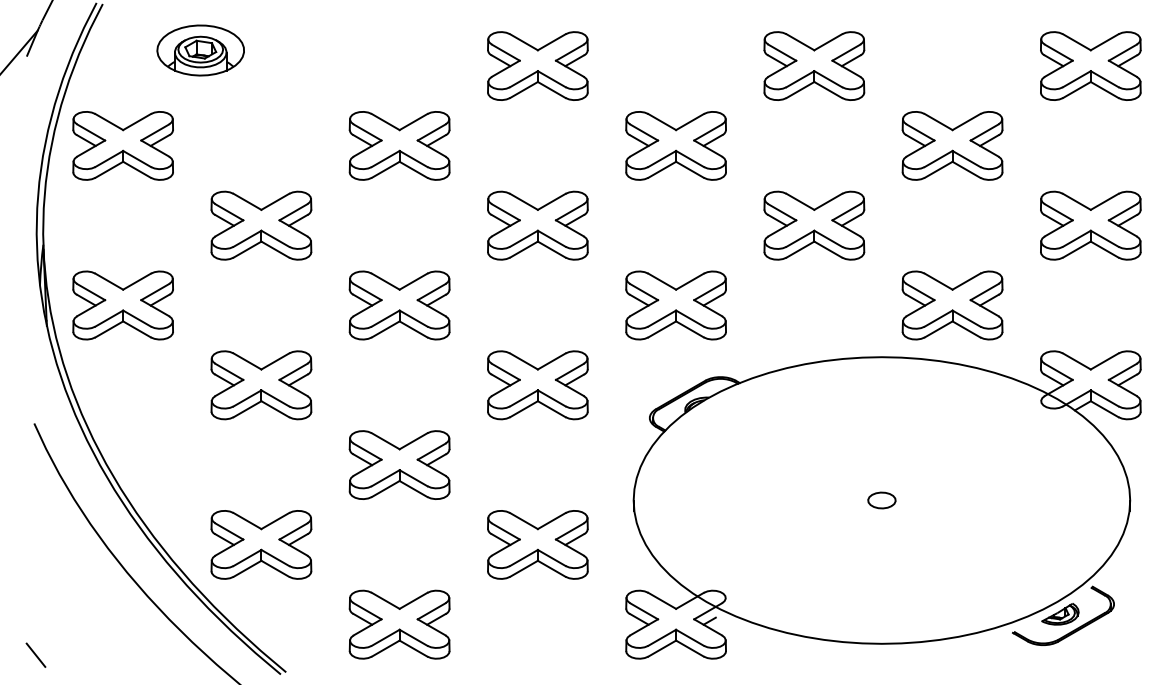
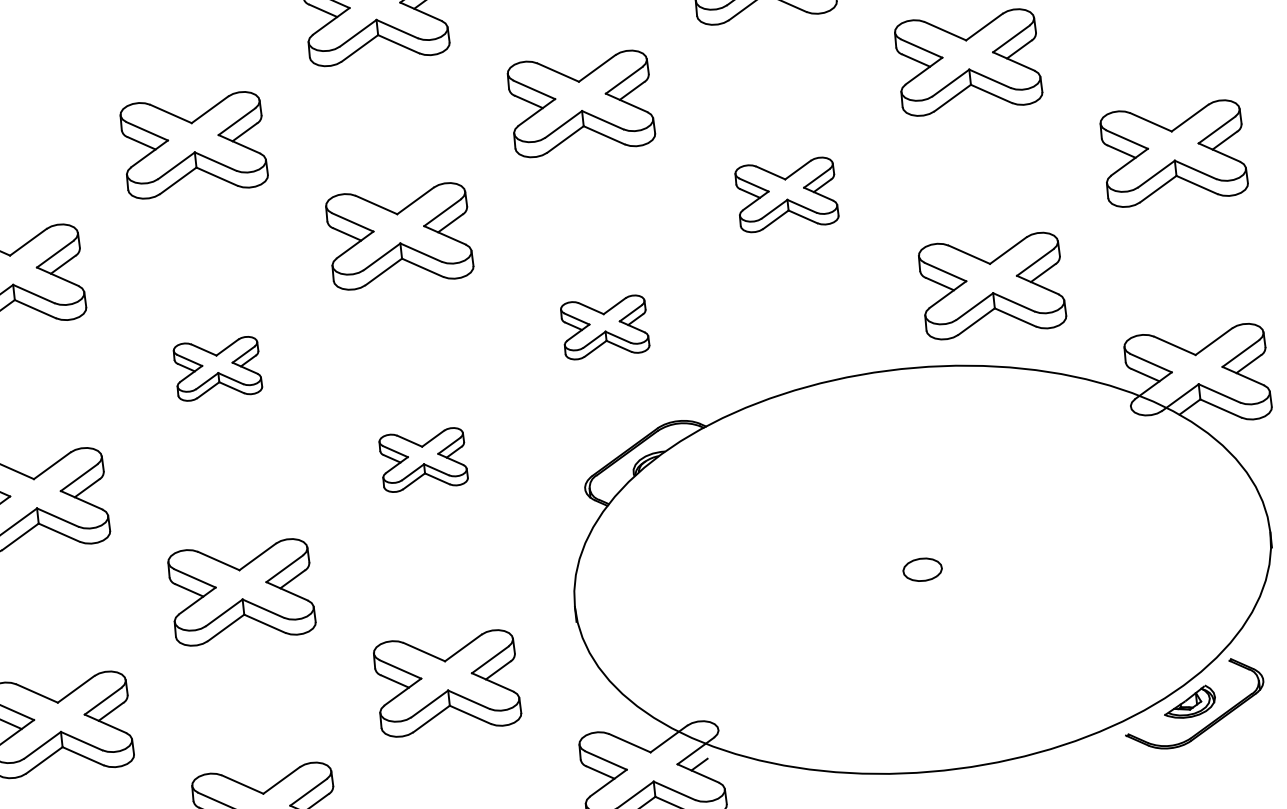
part: (814, 225) -> (787, 194), size x0.7
part: (399, 305) -> (217, 368), size x0.6
part: (675, 305) -> (604, 327), size x0.6
part: (537, 385) -> (423, 460), size x0.6

